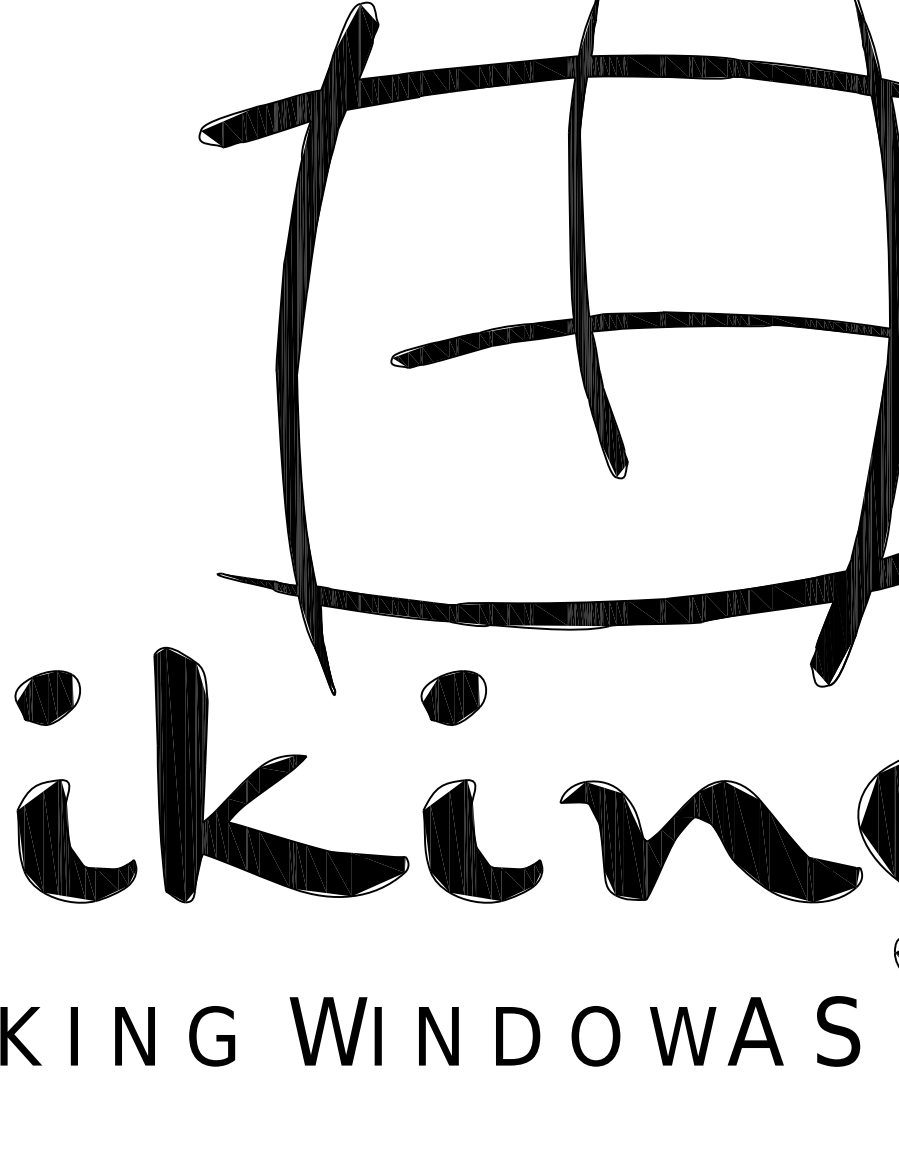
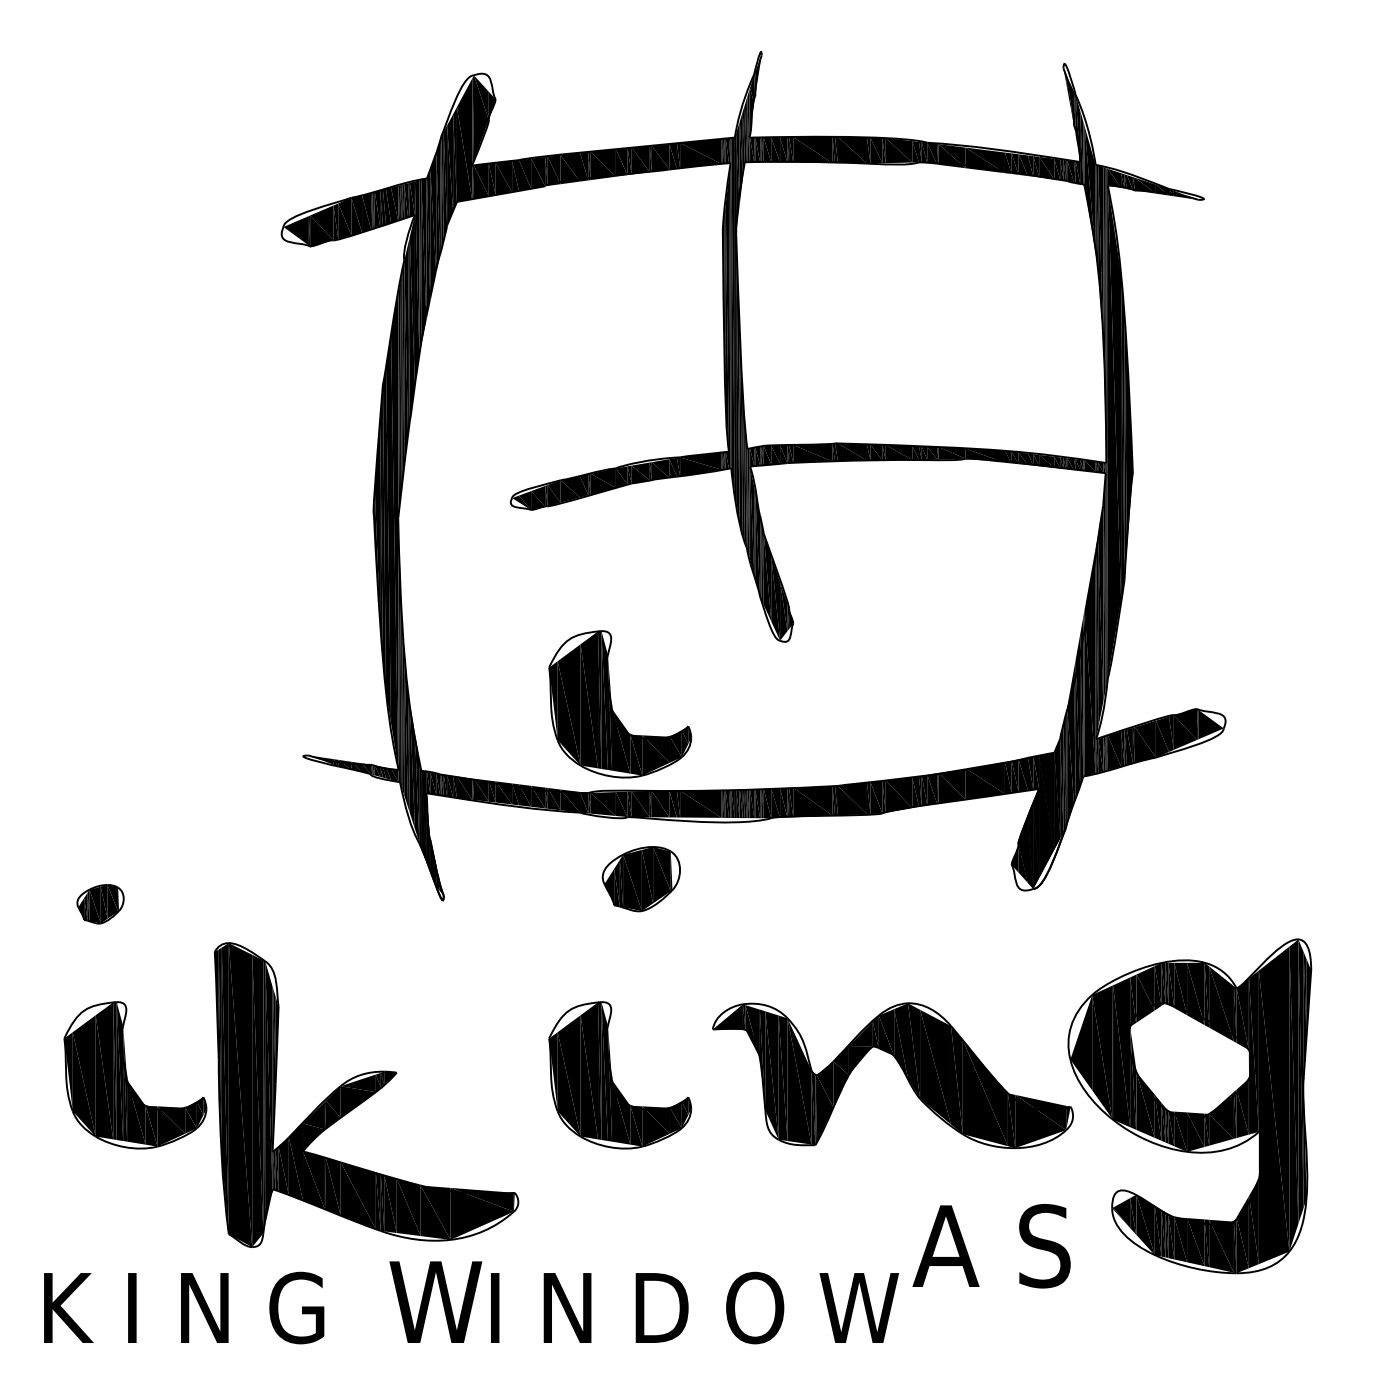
part: (476, 530) -> (612, 704), added
part: (47, 698) -> (100, 904), size x0.6
part: (453, 698) -> (640, 879), moved
part: (281, 774) -> (366, 1094), moved
text: (793, 1031) -> (991, 1246), moved

